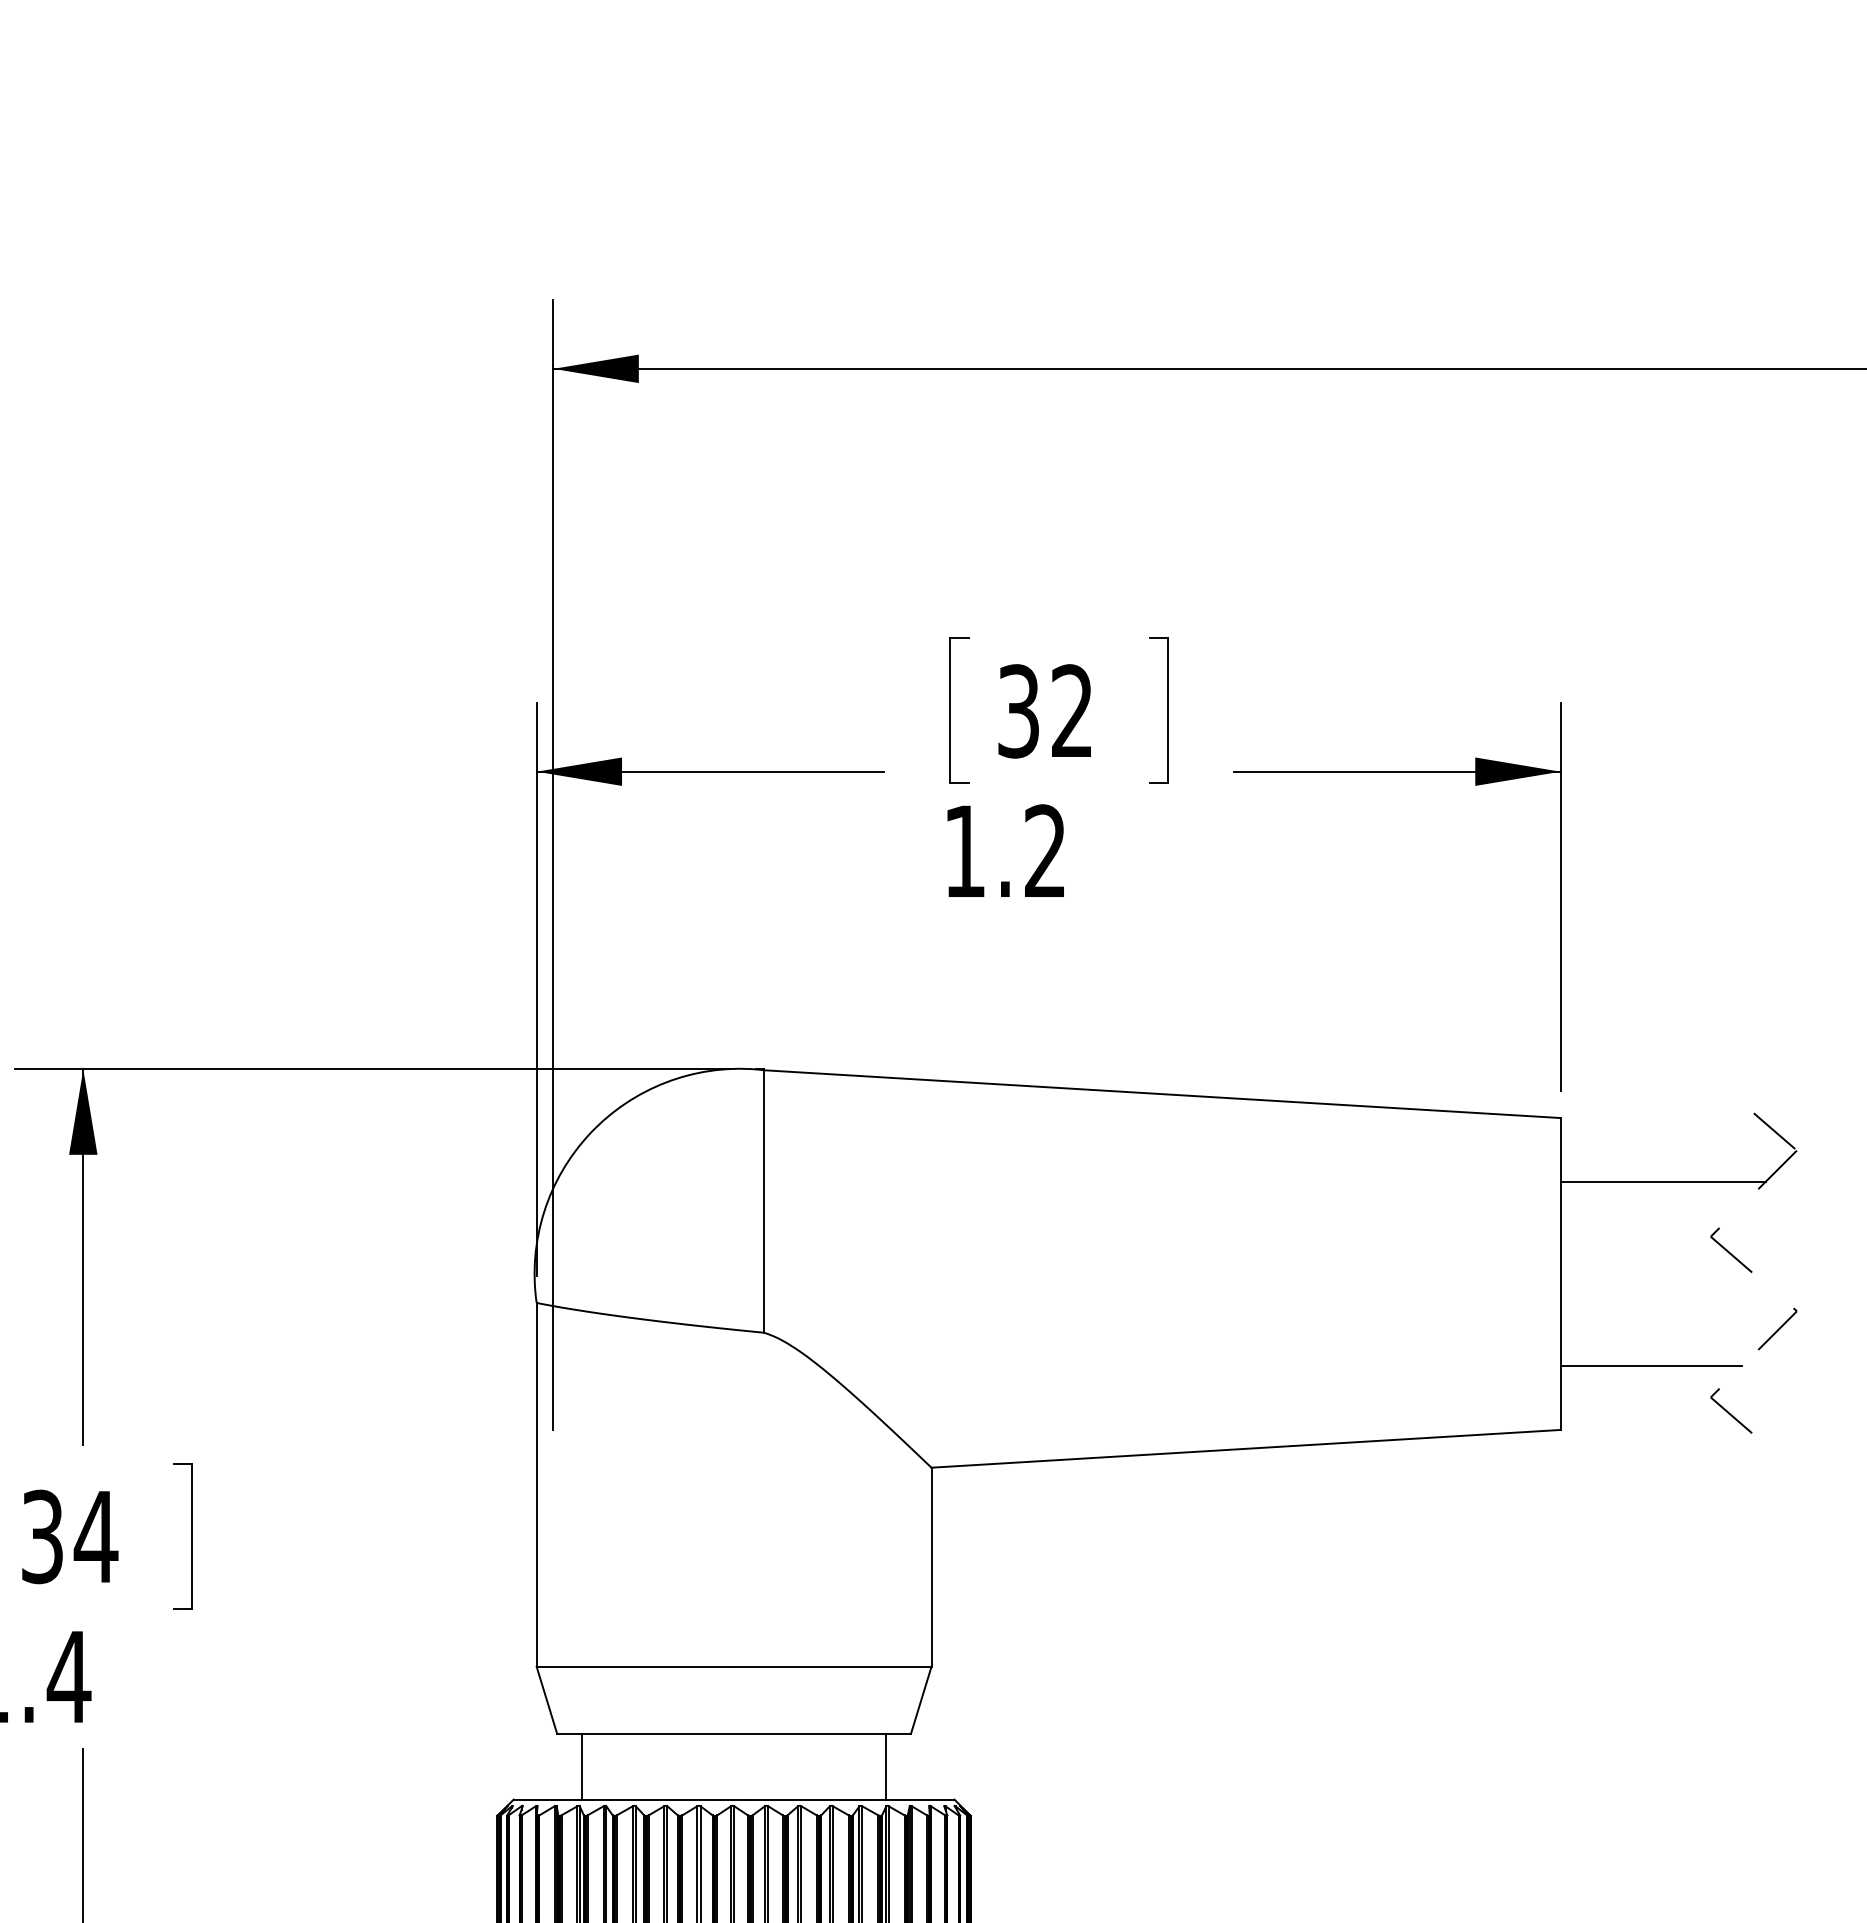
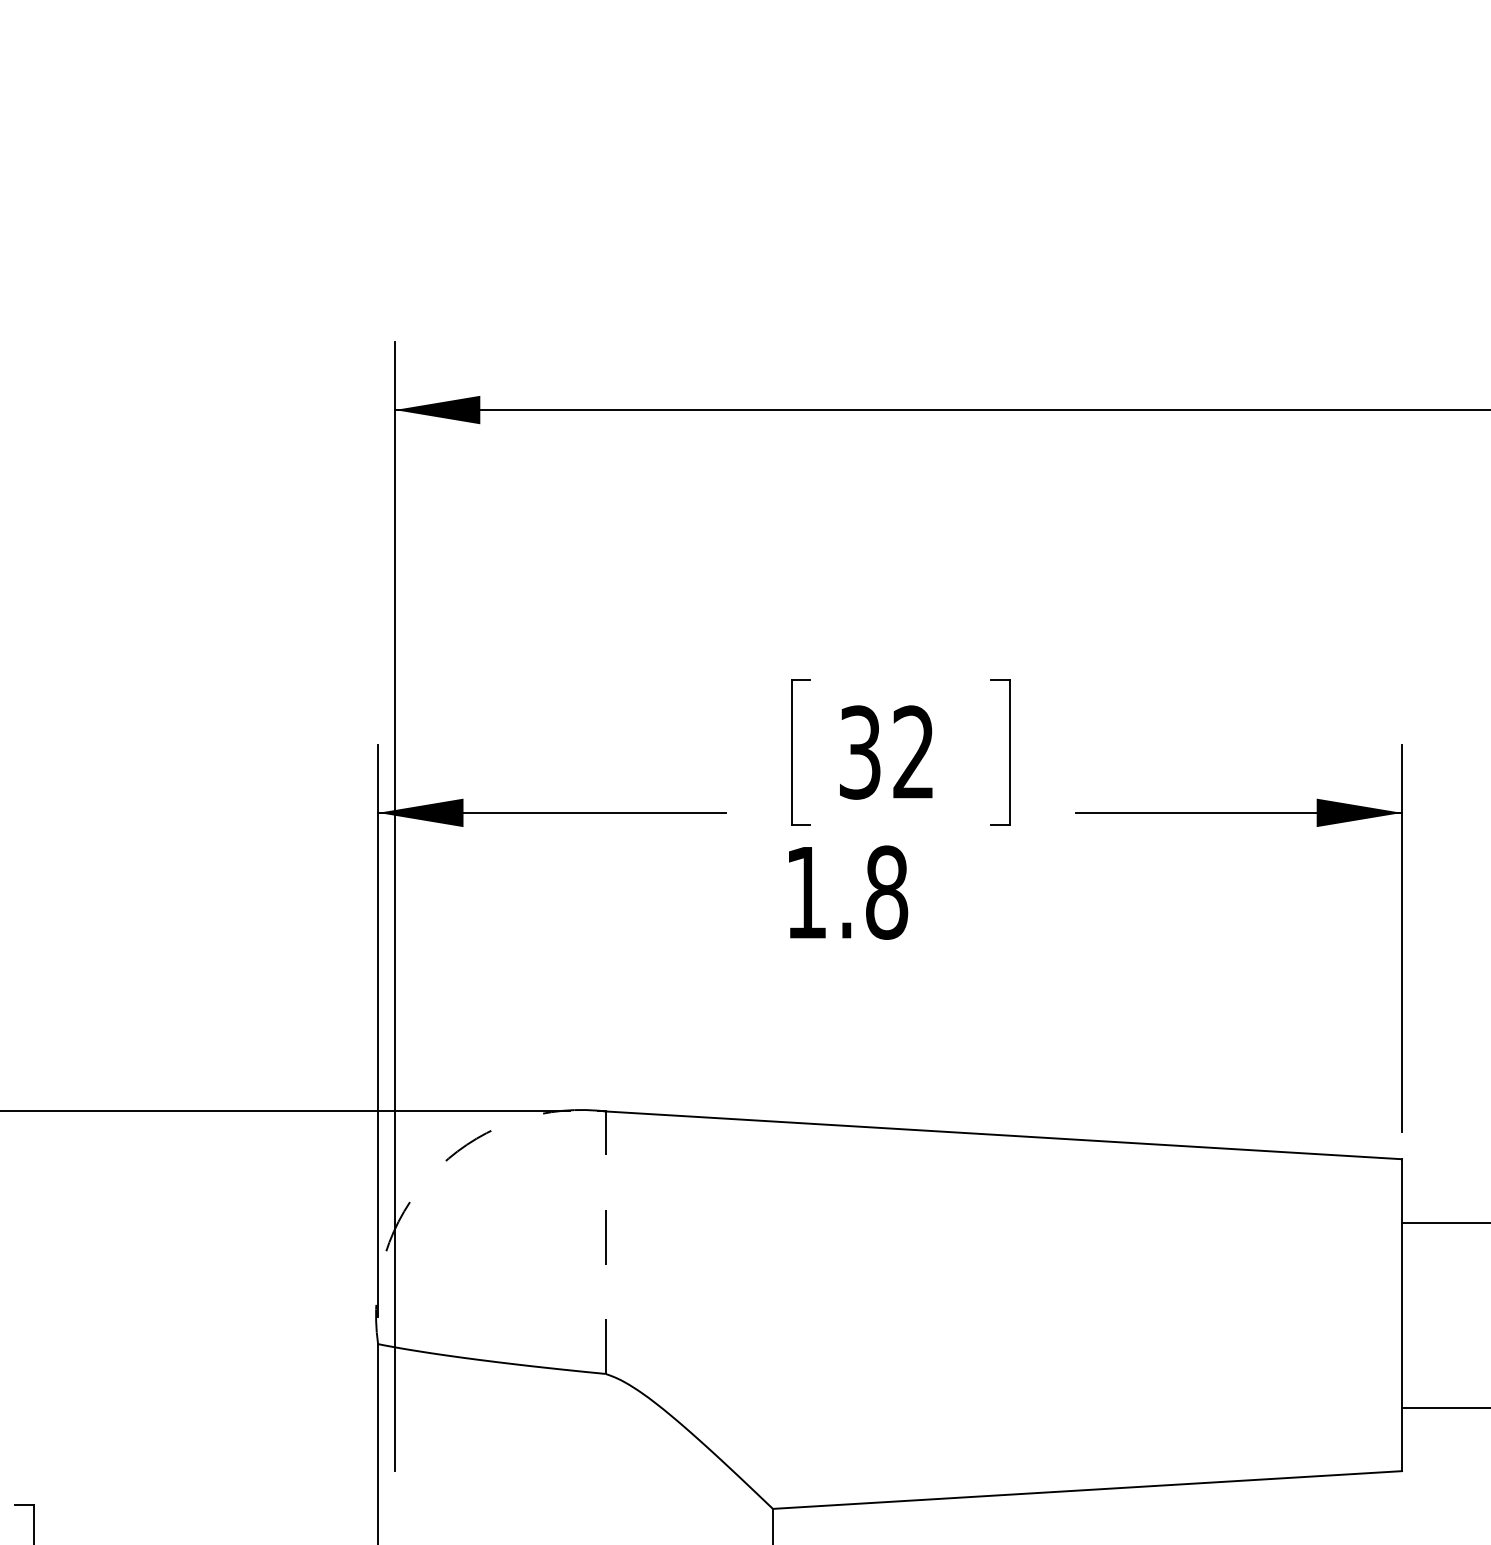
text: (1045, 851) -> (886, 892), 1.2 -> 1.8
arc: (590, 1133) -> (431, 1174), solid -> dashed
line: (764, 1201) -> (605, 1242), solid -> dashed

